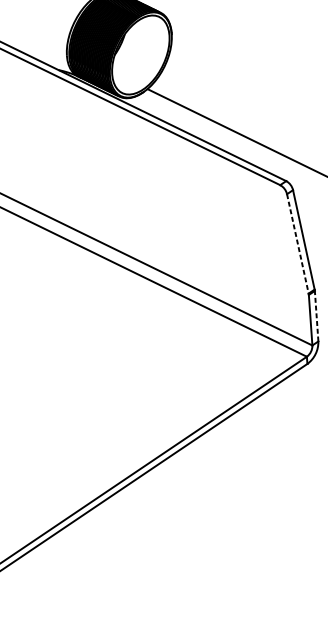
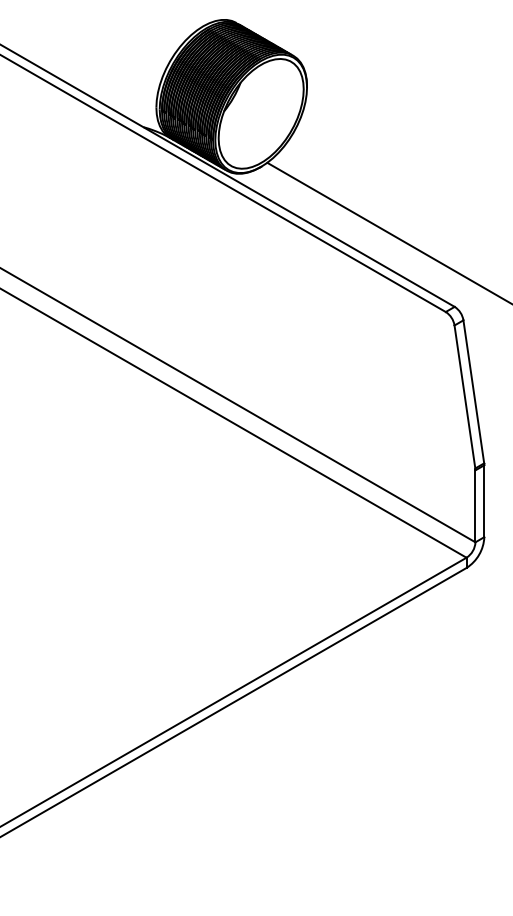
line: (298, 244) -> (465, 397), dashed -> solid
line: (316, 316) -> (484, 501), dashed -> solid

